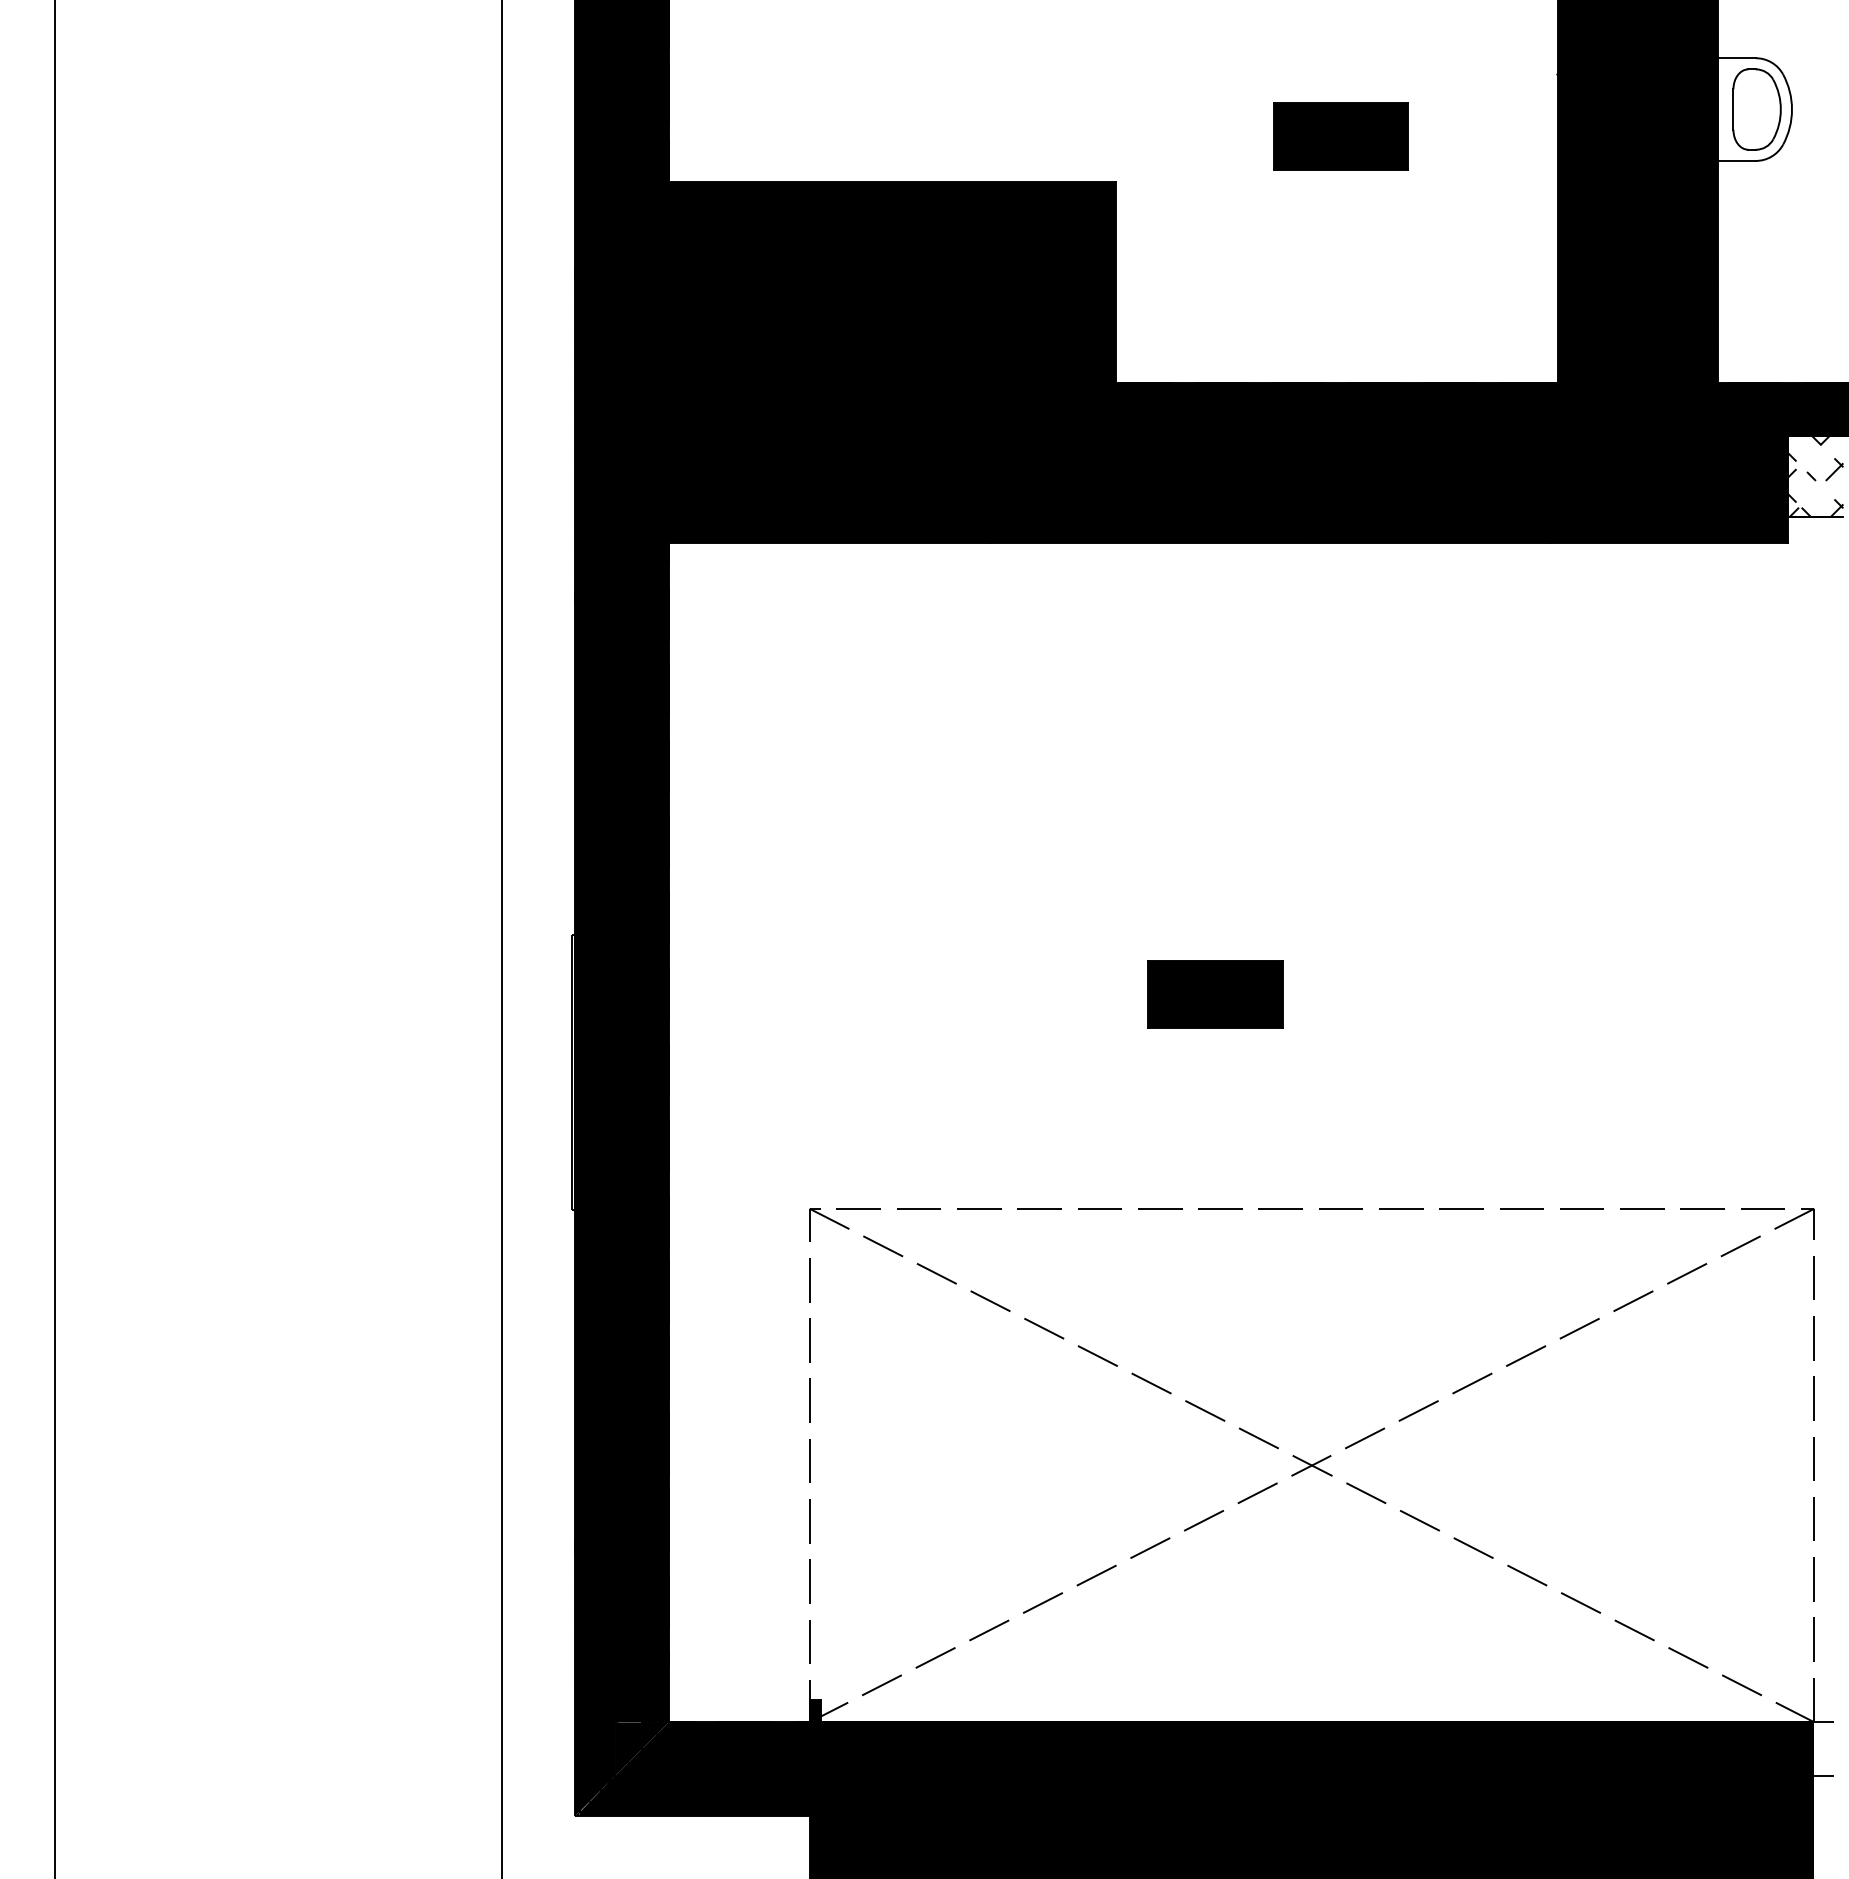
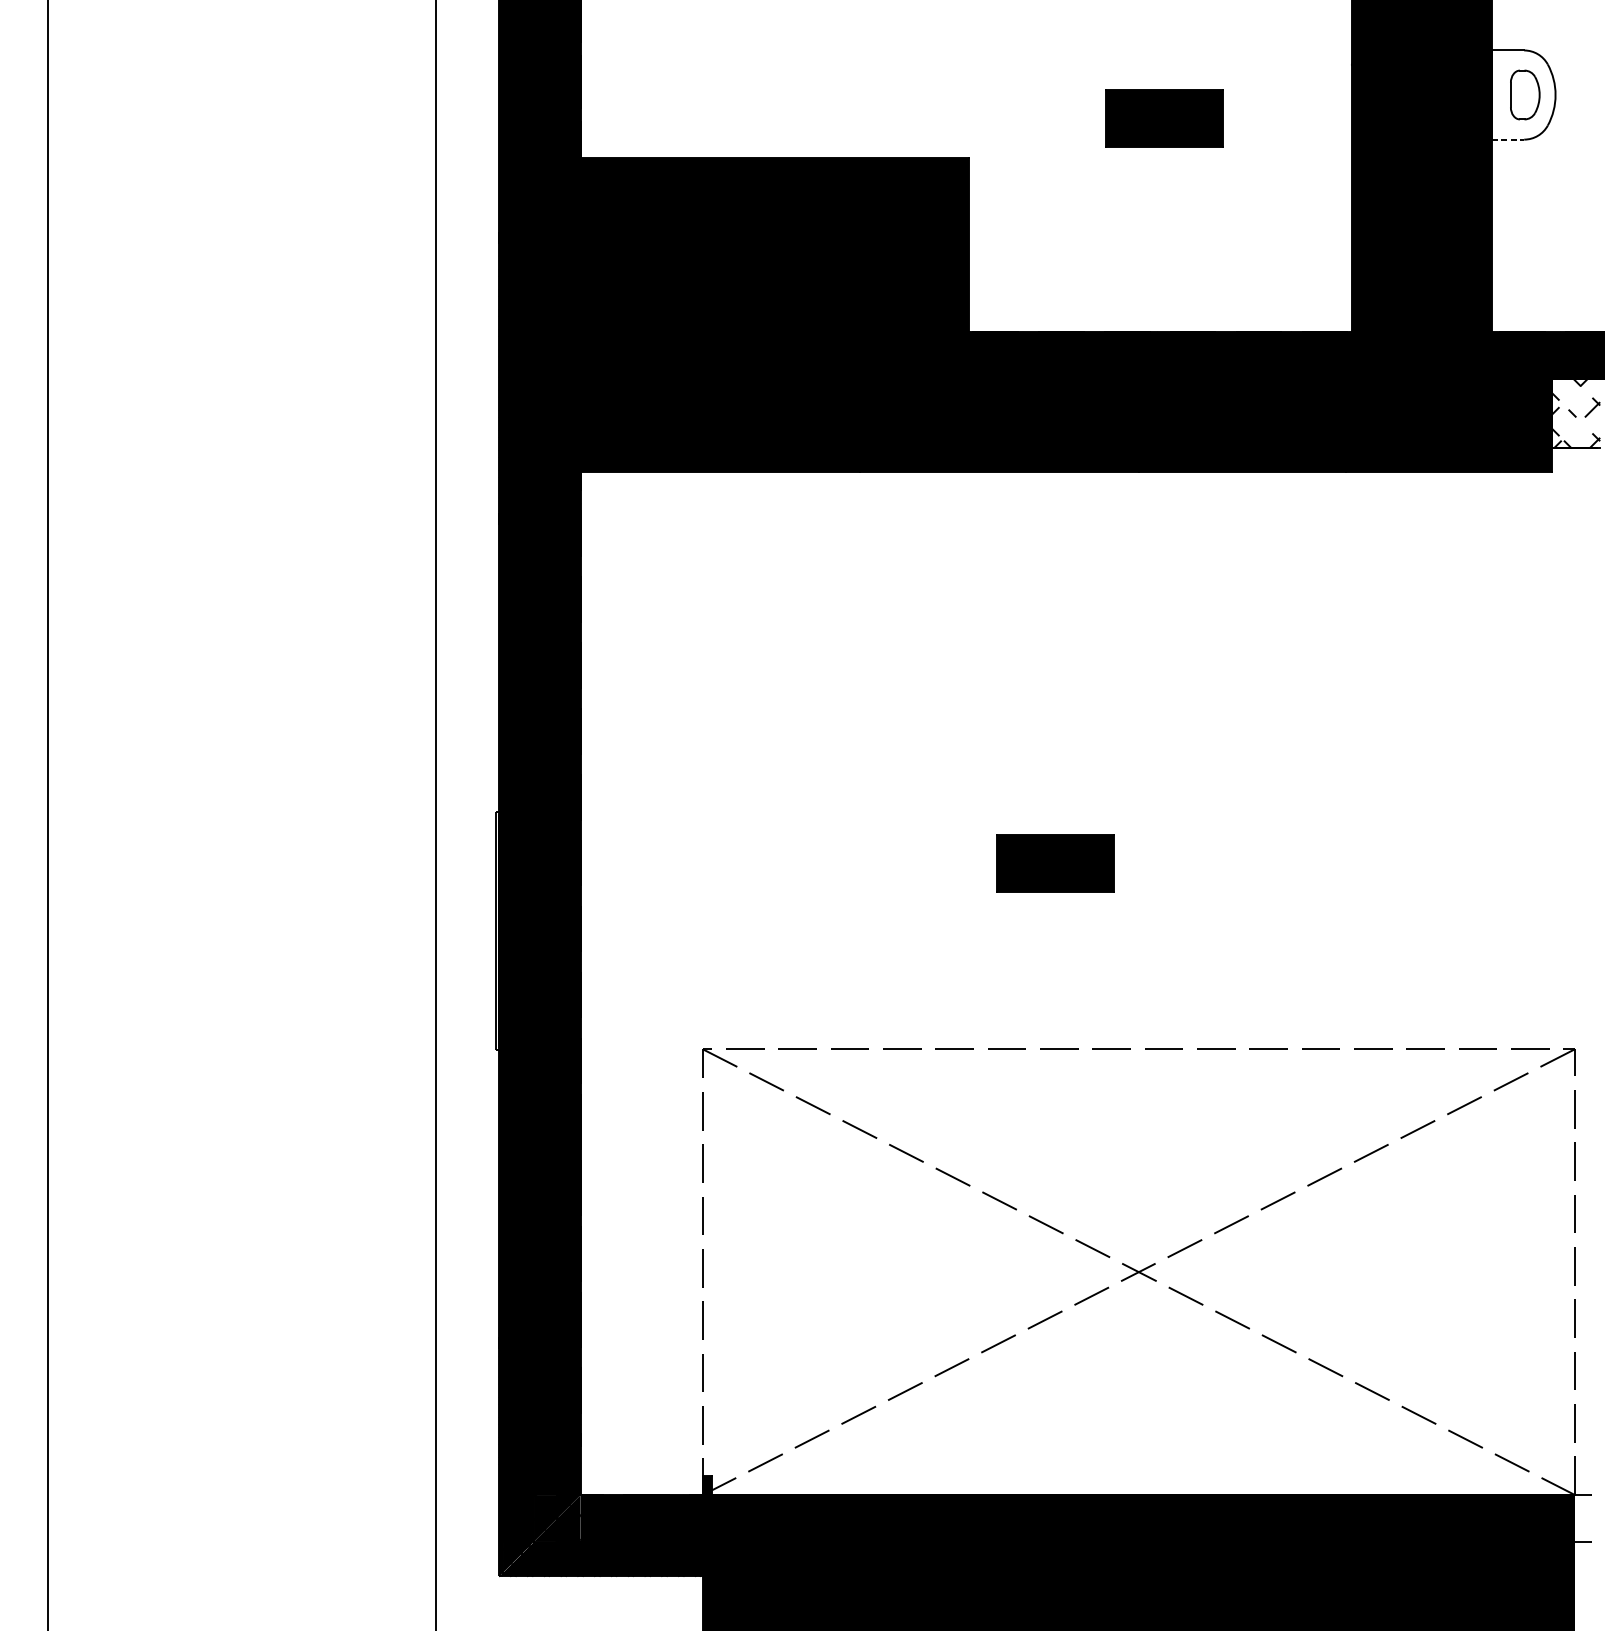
part: (1756, 109) -> (1524, 94), size x0.7
line: (1737, 160) -> (1508, 139), solid -> dashed

